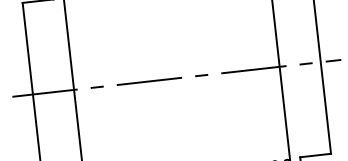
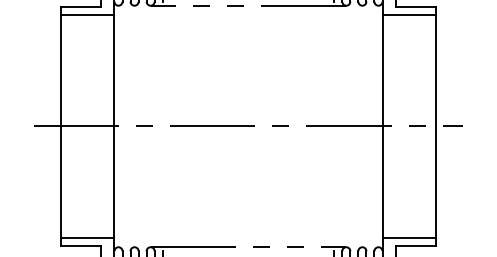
line: (43, 7) -> (87, 15), added
line: (309, 149) -> (409, 237), added

